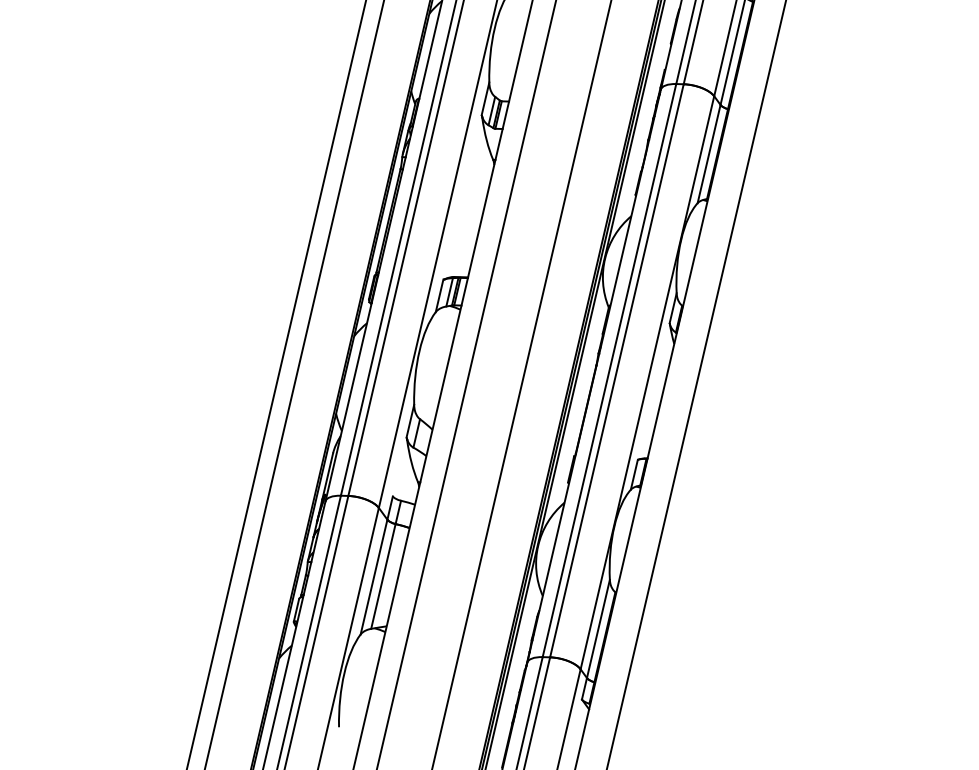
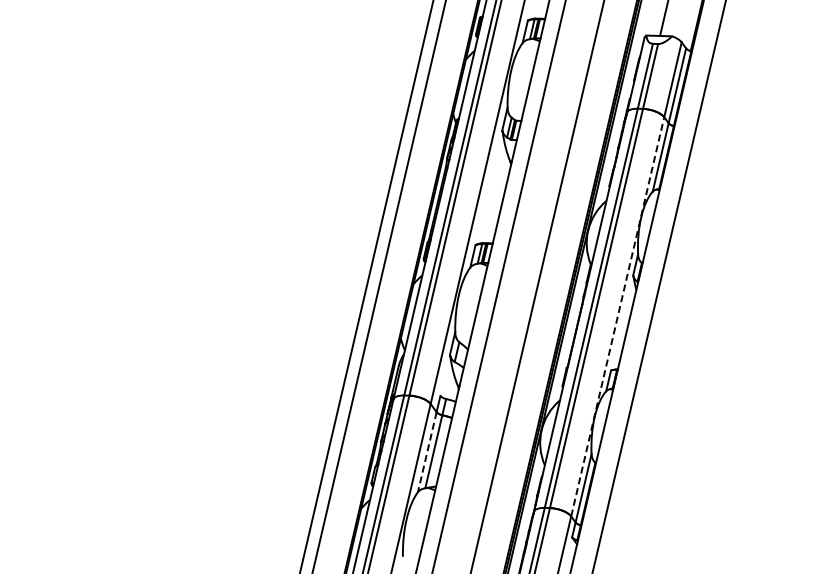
line: (647, 382) -> (617, 316), solid -> dashed
line: (374, 577) -> (427, 452), solid -> dashed

